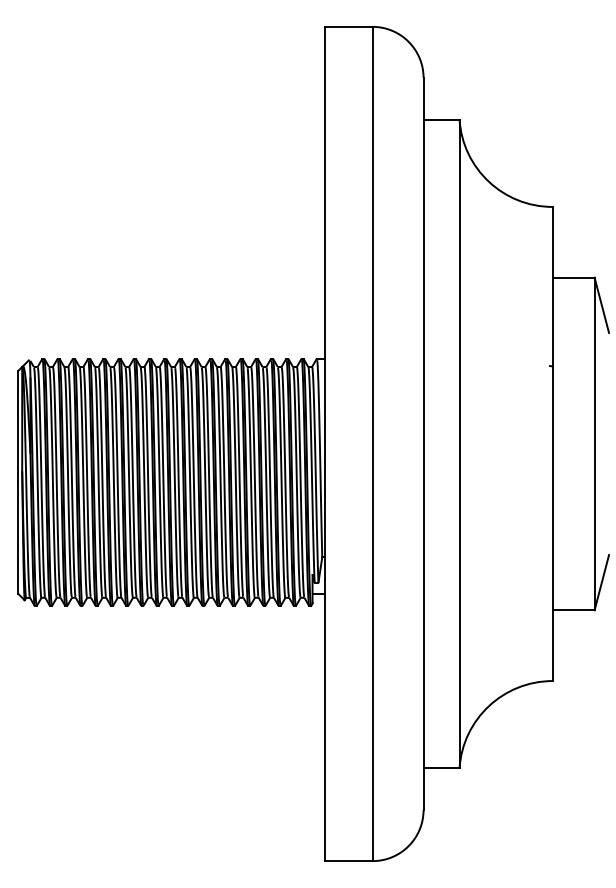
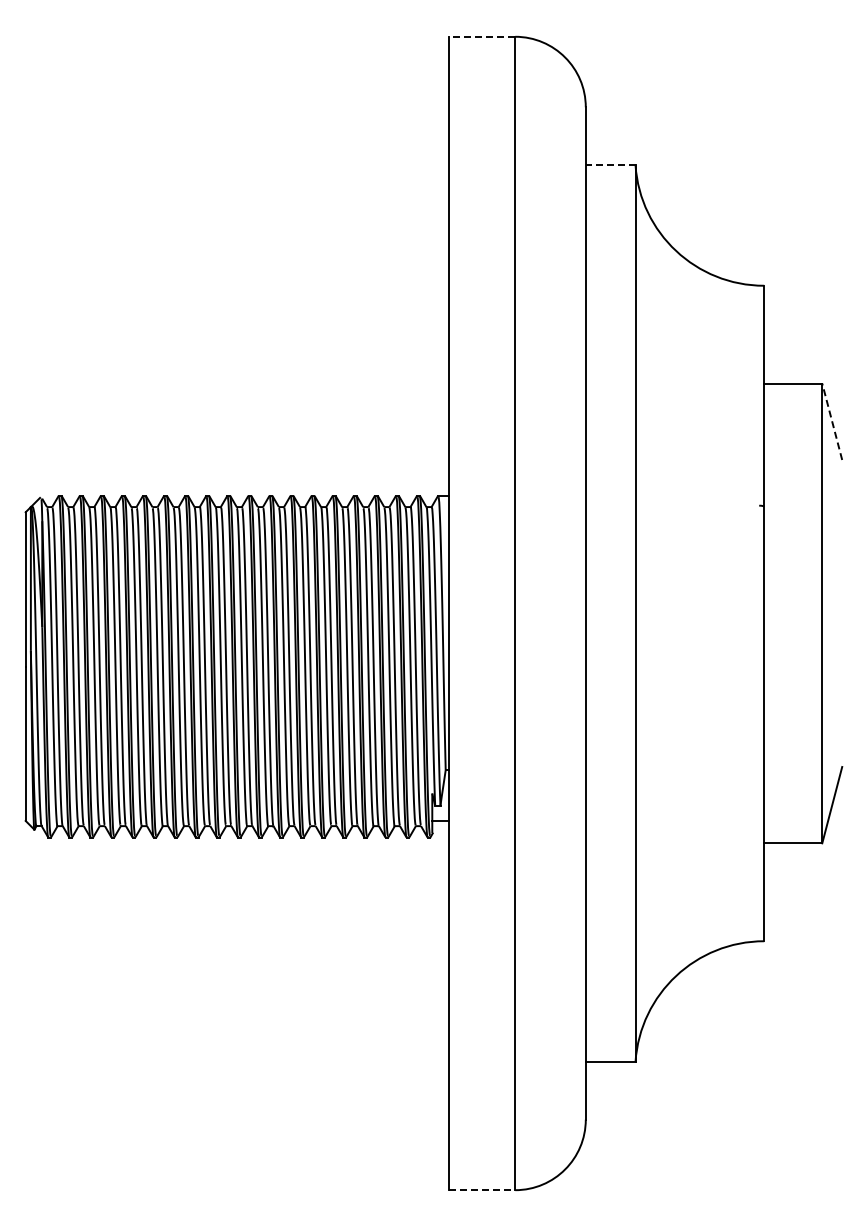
line: (348, 26) -> (481, 36), solid -> dashed
line: (441, 119) -> (610, 165), solid -> dashed
line: (602, 305) -> (832, 421), solid -> dashed
line: (348, 861) -> (482, 1190), solid -> dashed

